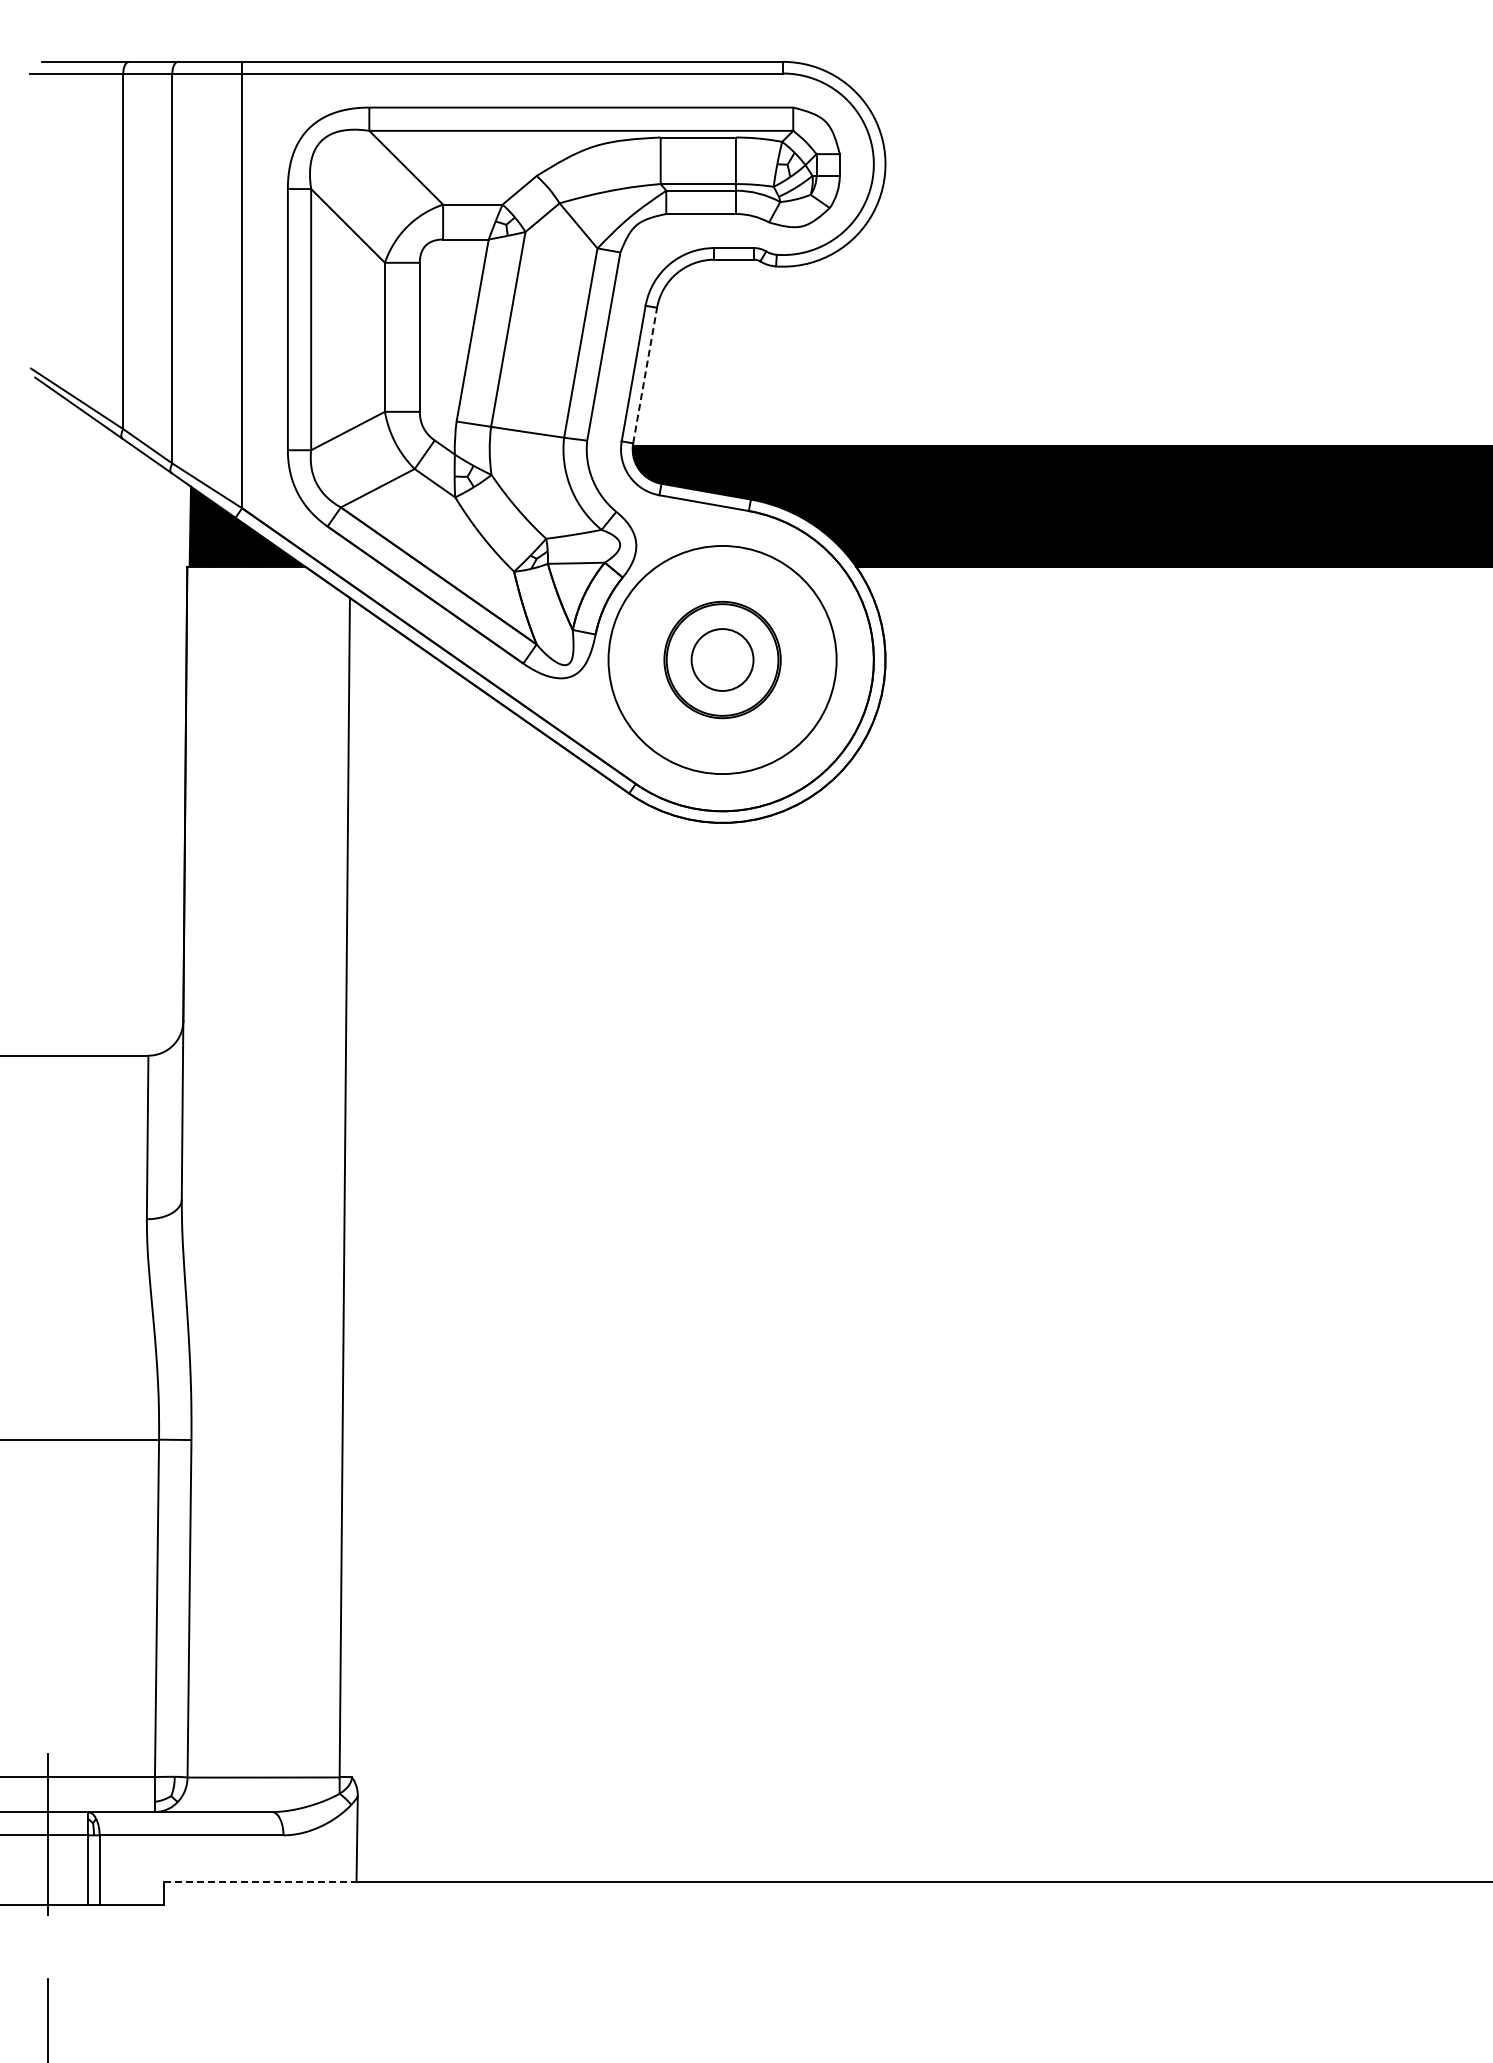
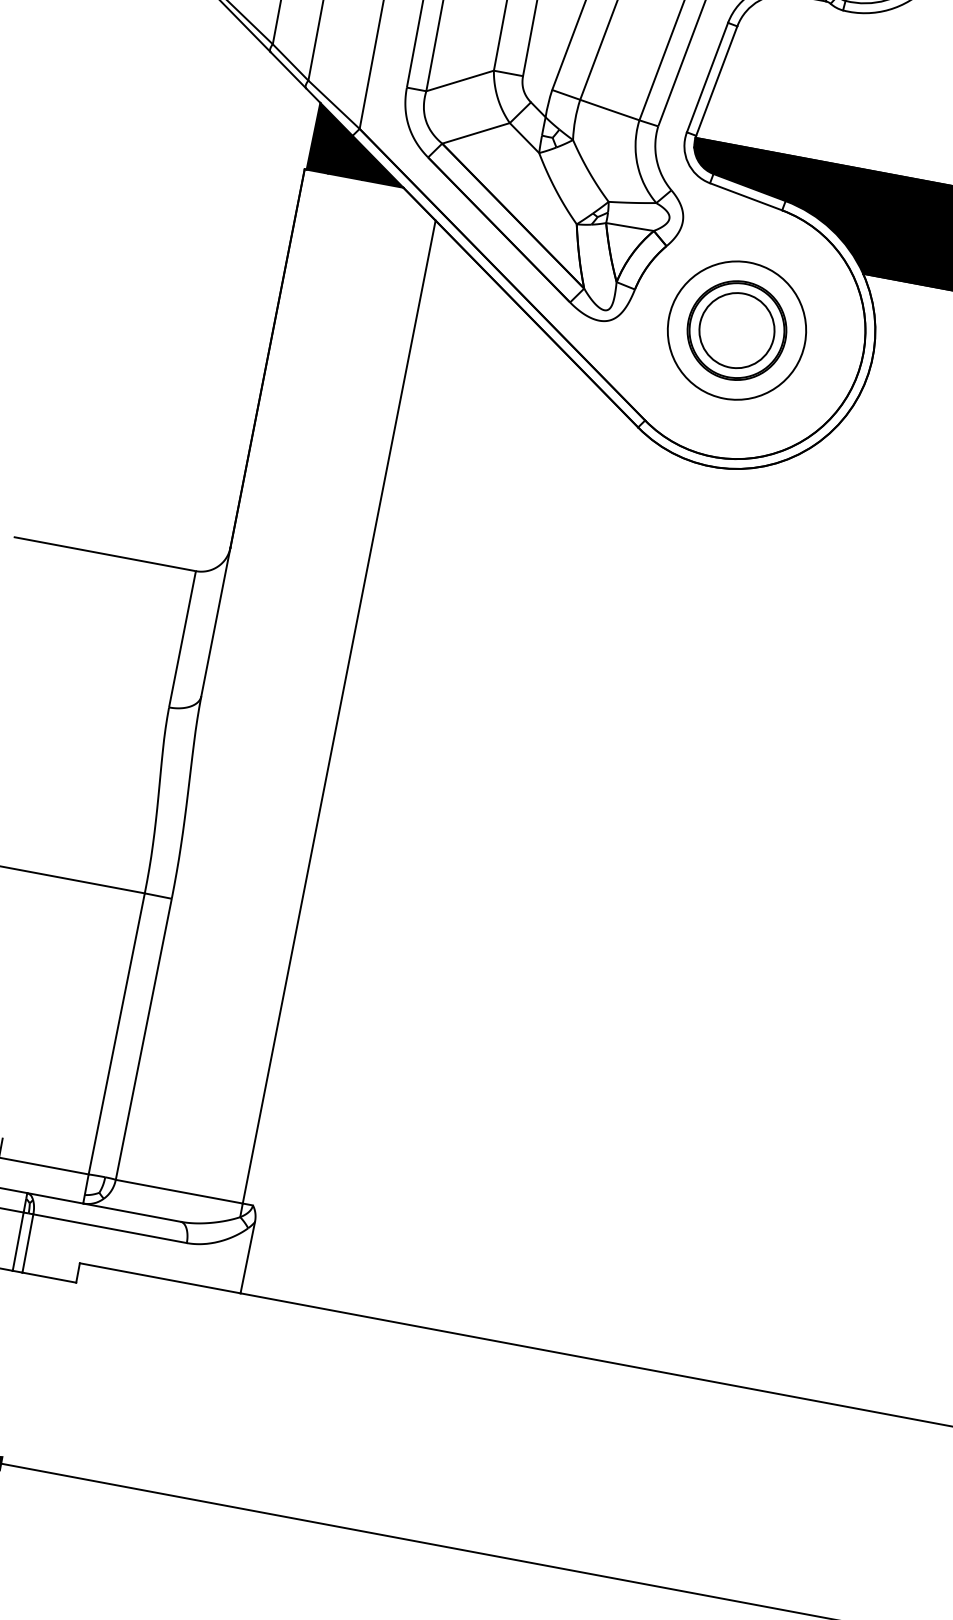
line: (645, 375) -> (717, 81), dashed -> solid
circle: (722, 659) -> (736, 330), size x0.71
circle: (722, 659) -> (736, 330), size x1.43
line: (260, 1881) -> (160, 1278), dashed -> solid

